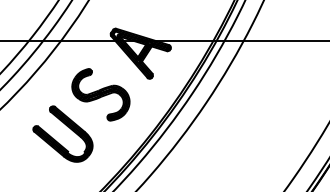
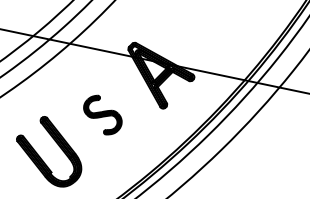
part: (100, 94) -> (102, 114), size x0.6

